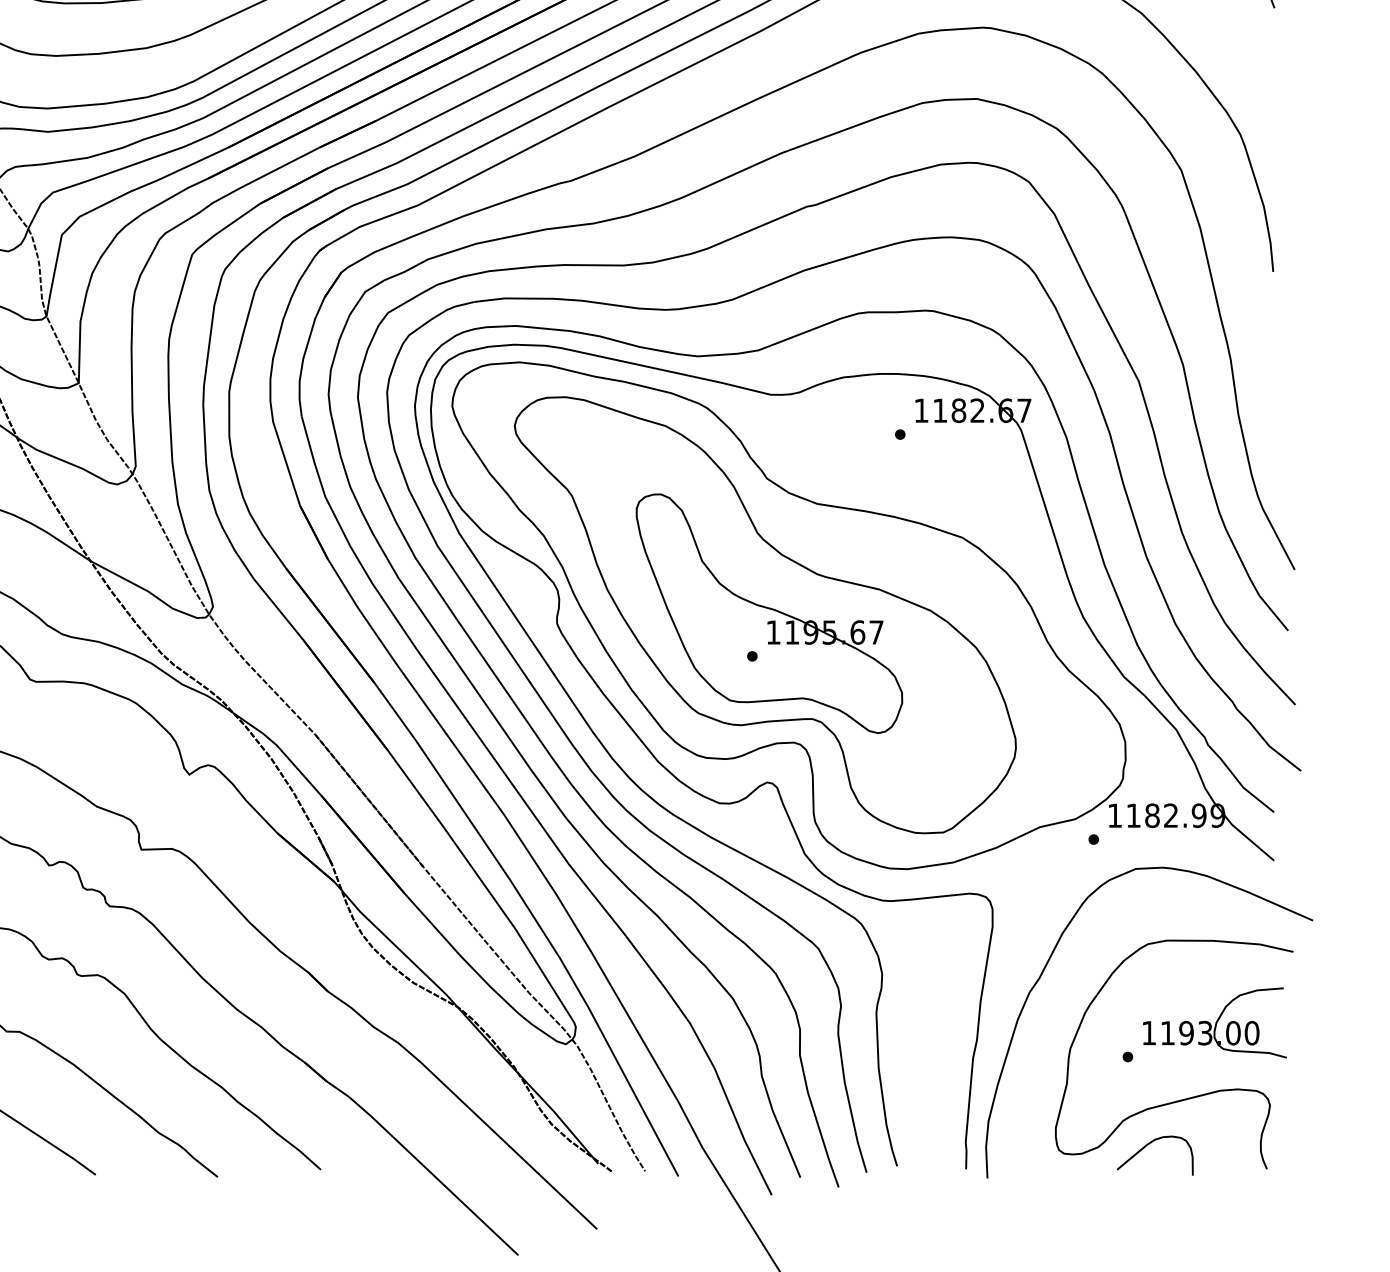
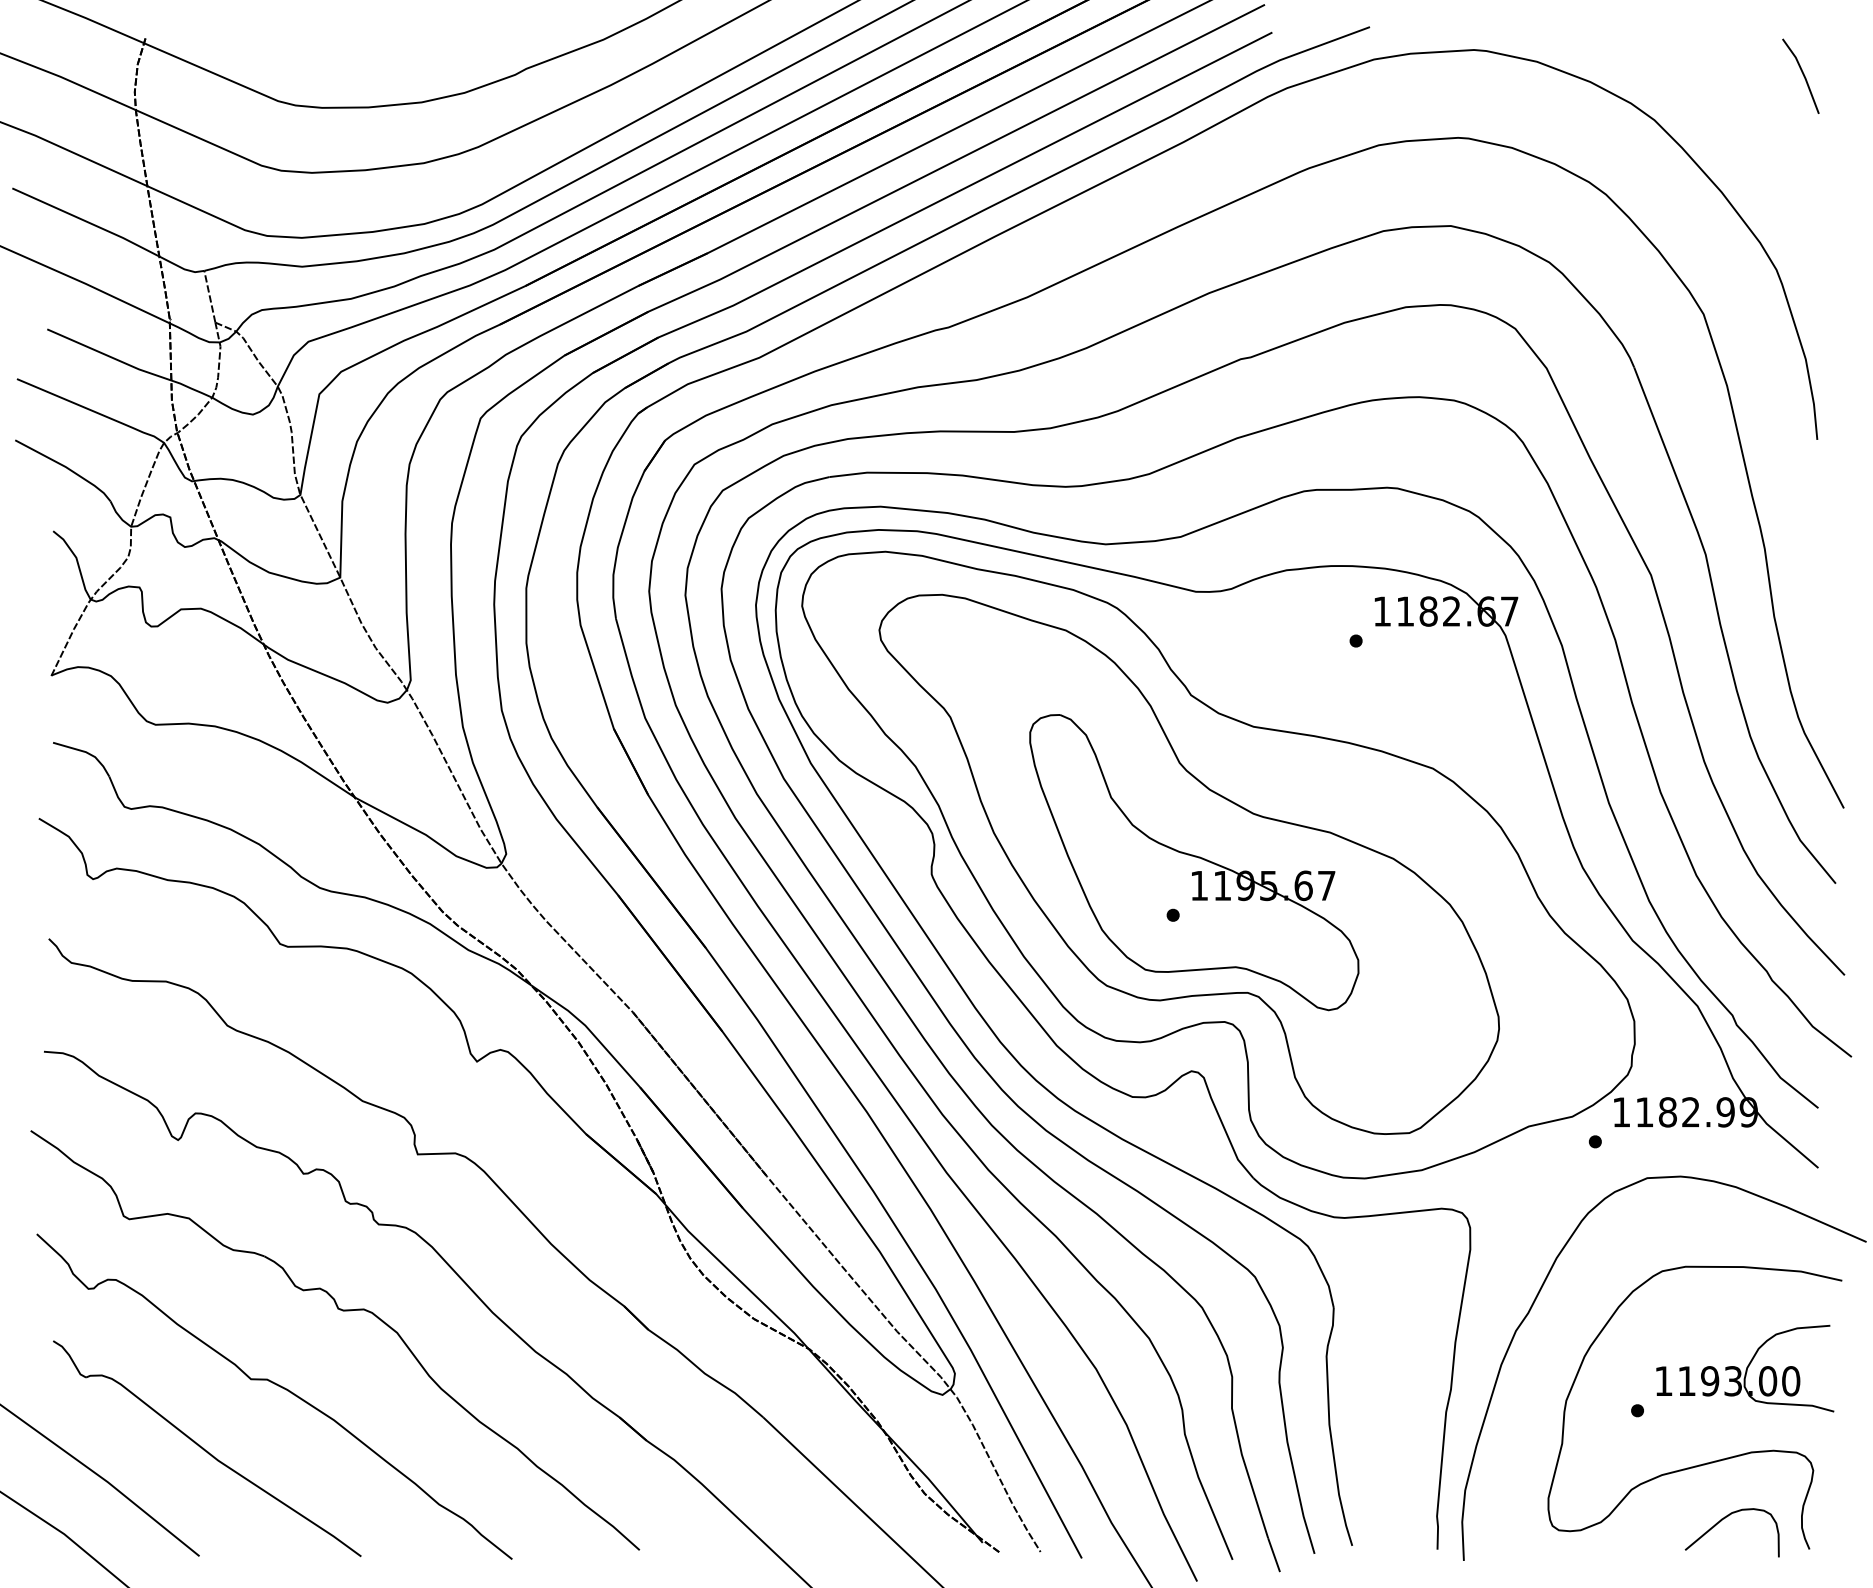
curve: (1148, 1144) -> (1724, 1519), moved

